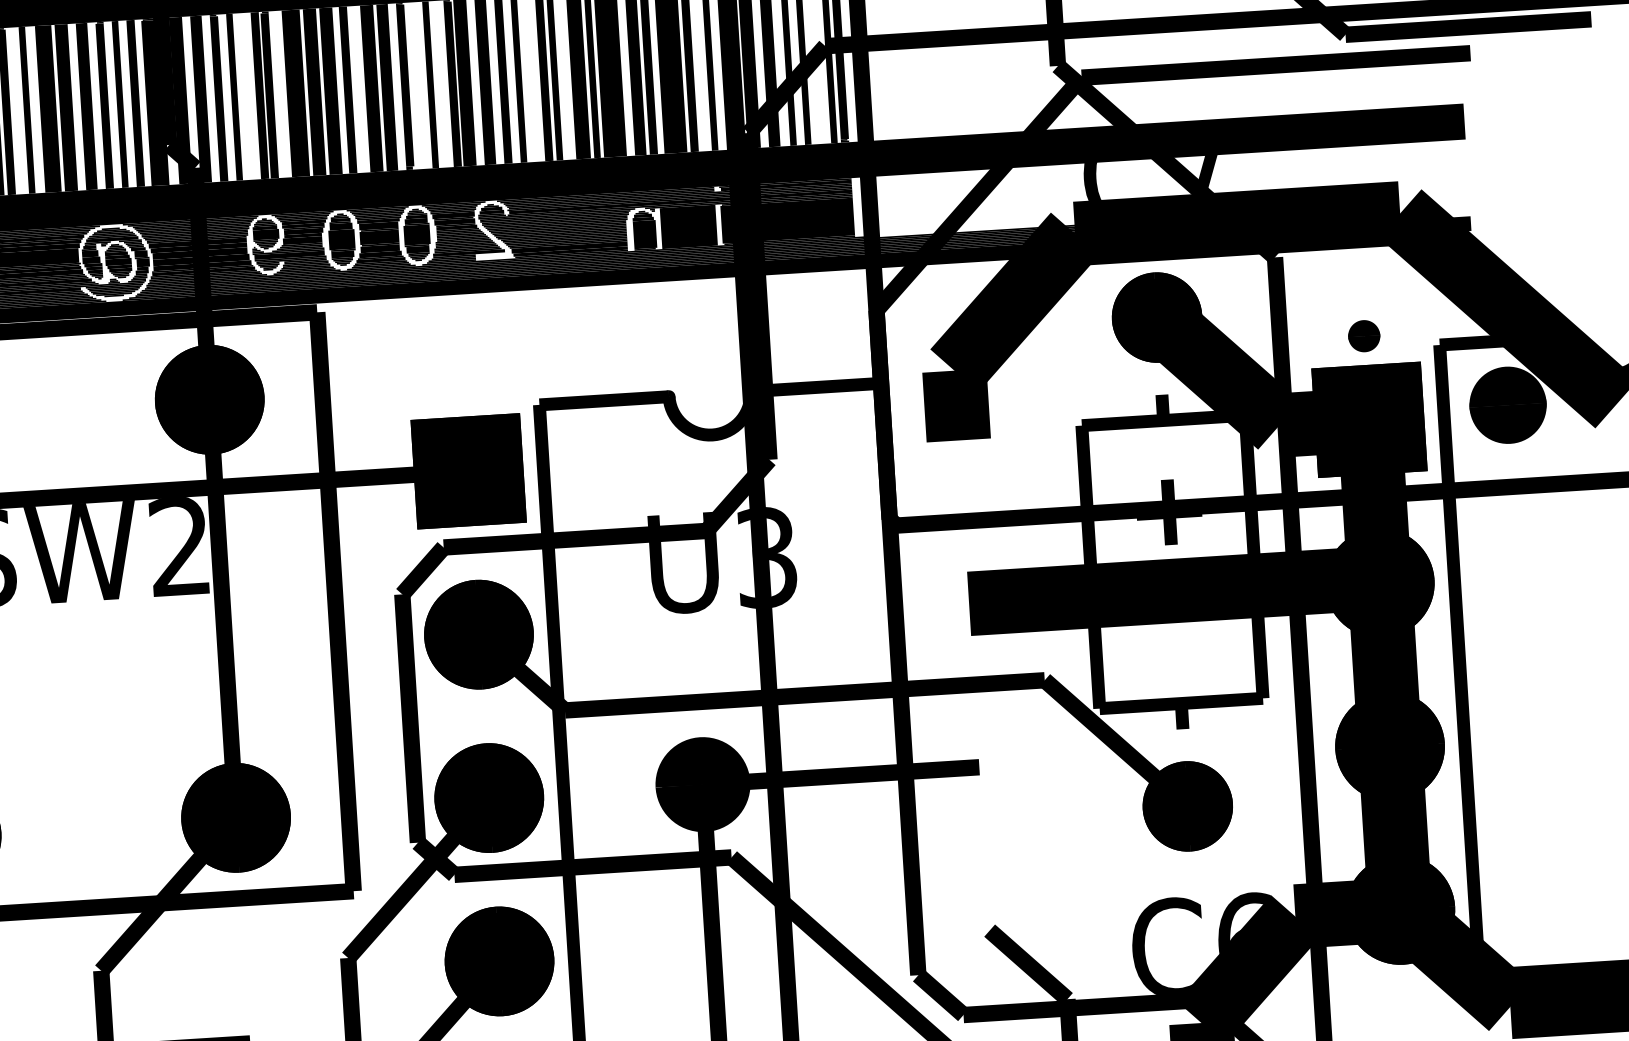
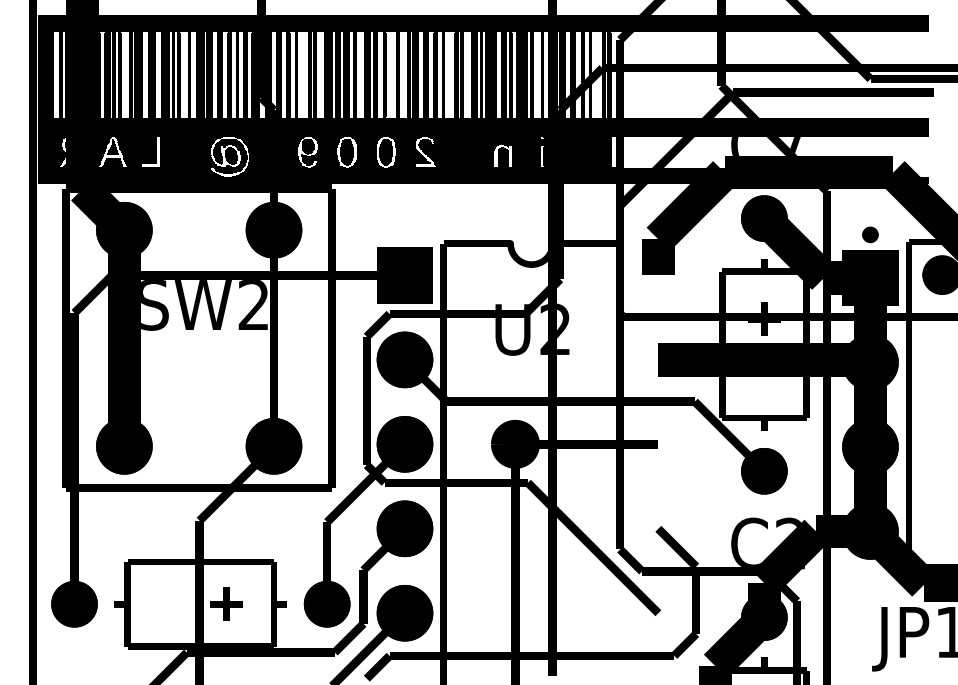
text: (766, 557) -> (555, 329), U3 -> U2
text: (1245, 943) -> (789, 543), C6 -> C2

